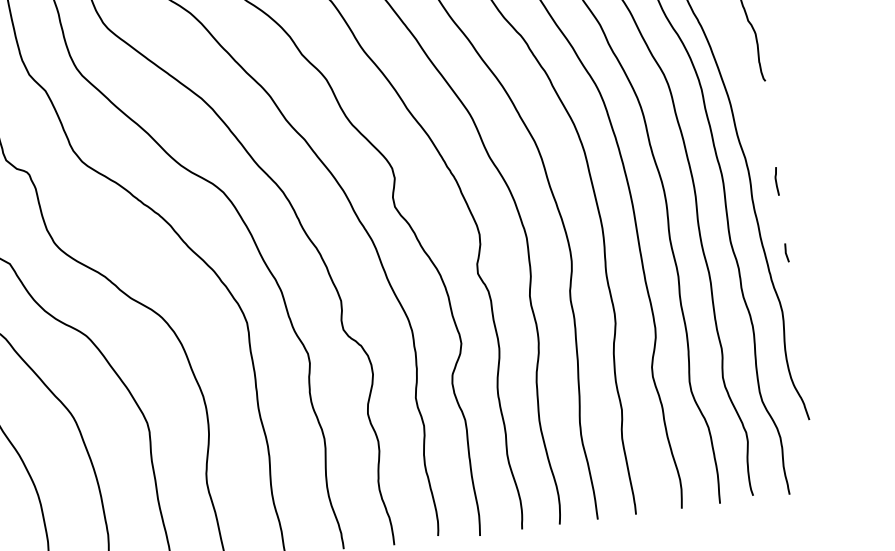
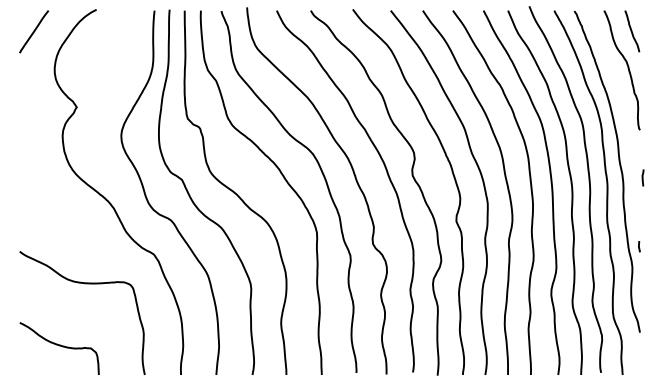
line: (775, 180) -> (642, 177), moved
line: (786, 252) -> (639, 246), moved

